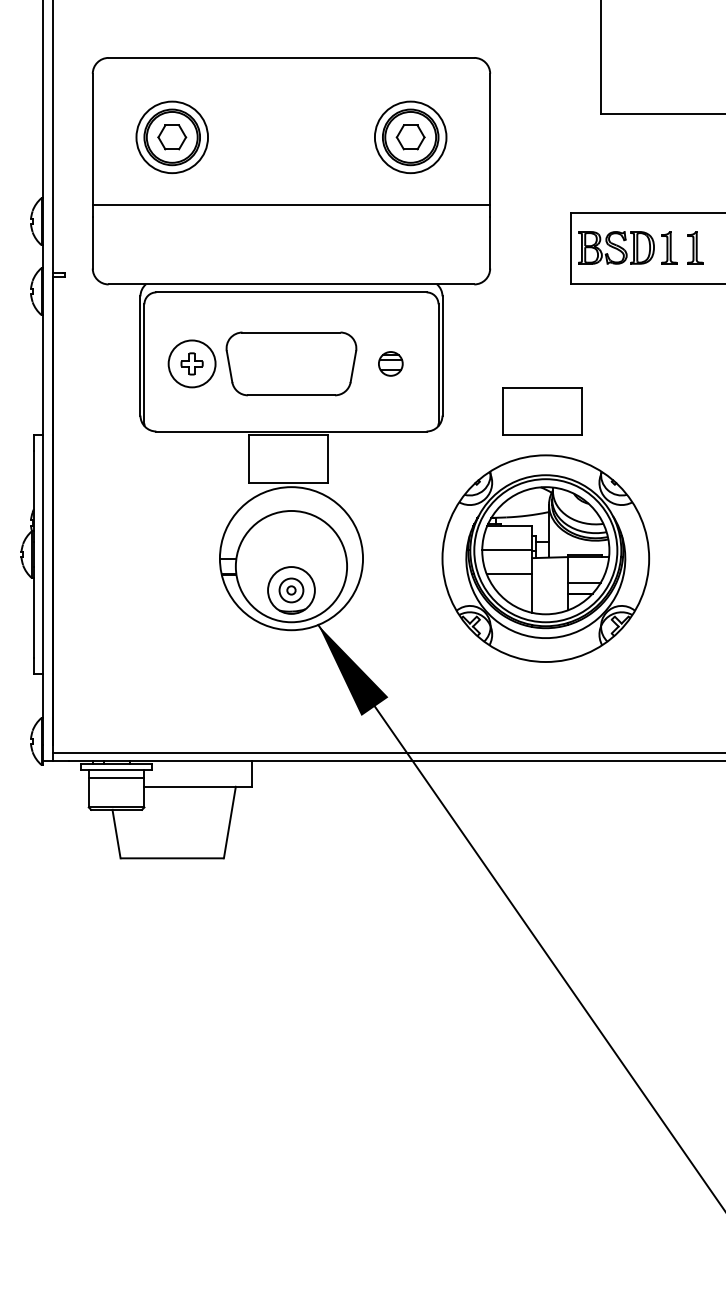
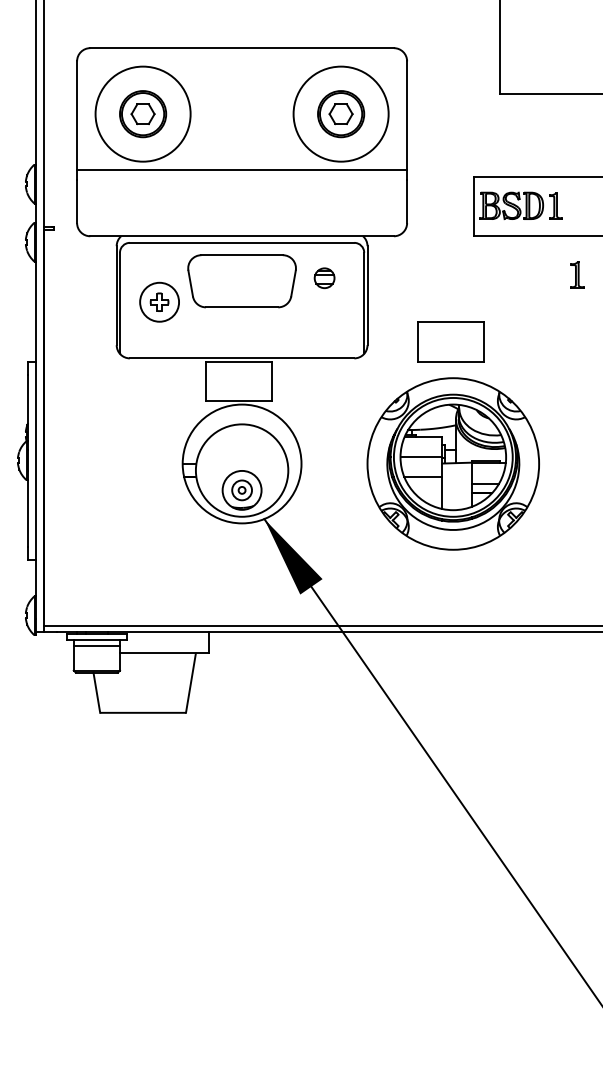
circle: (171, 136) -> (142, 113), size x1.6
circle: (409, 136) -> (340, 113), size x1.6
part: (695, 247) -> (577, 274), moved
part: (290, 364) -> (241, 281), moved
part: (390, 364) -> (324, 278), moved

